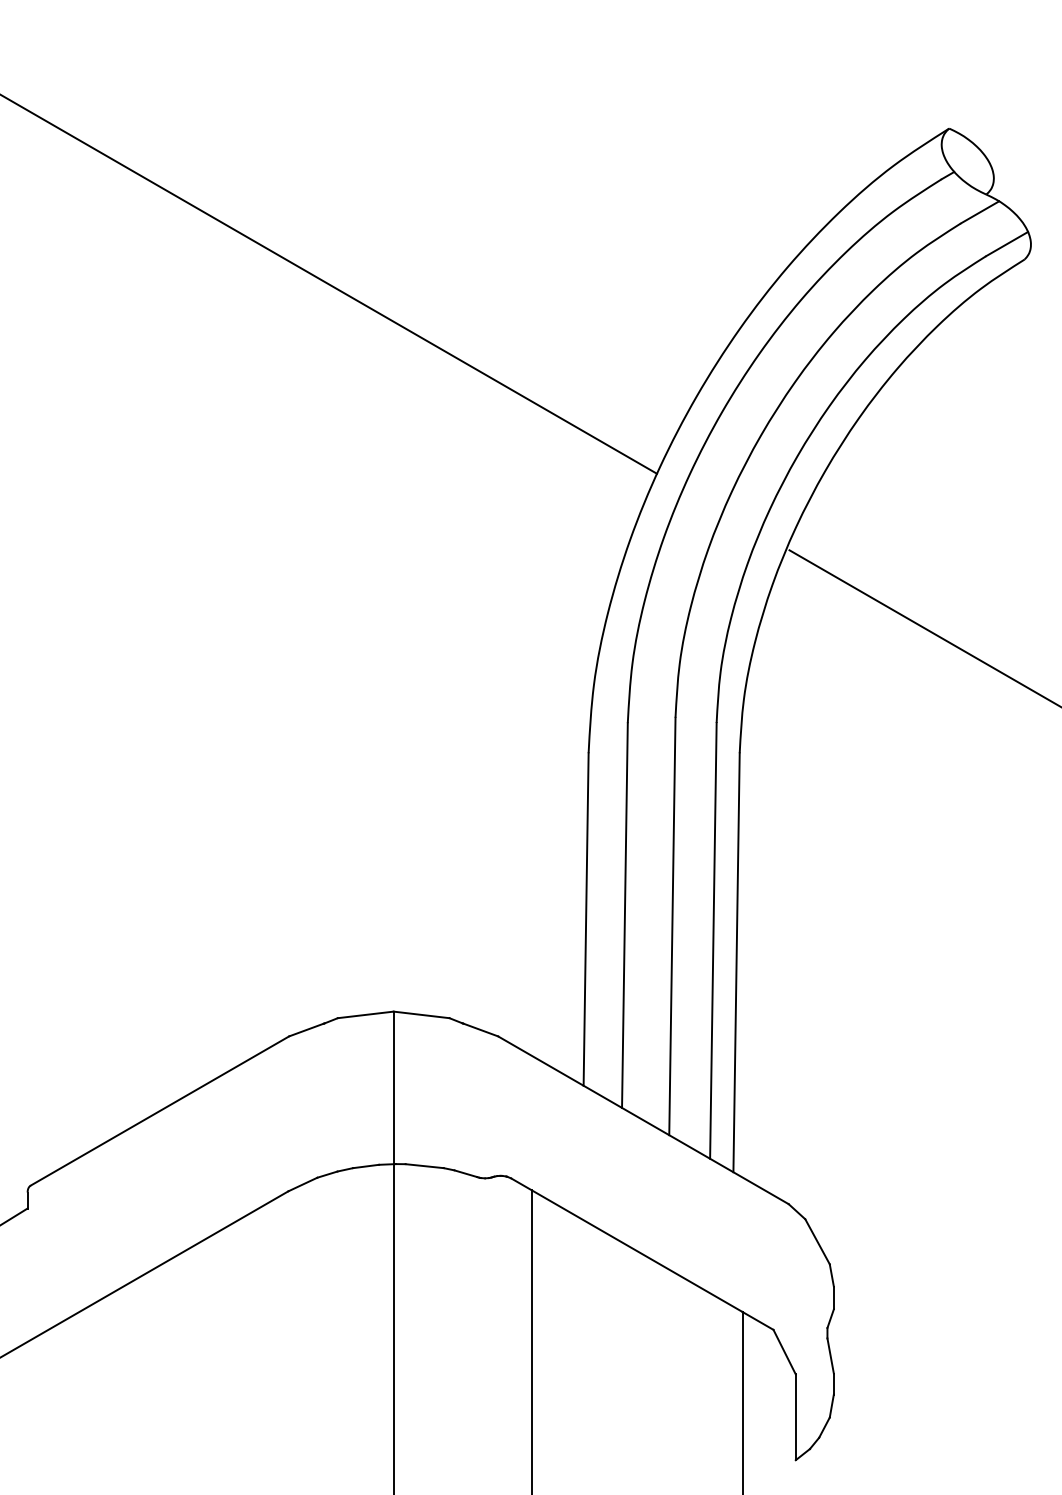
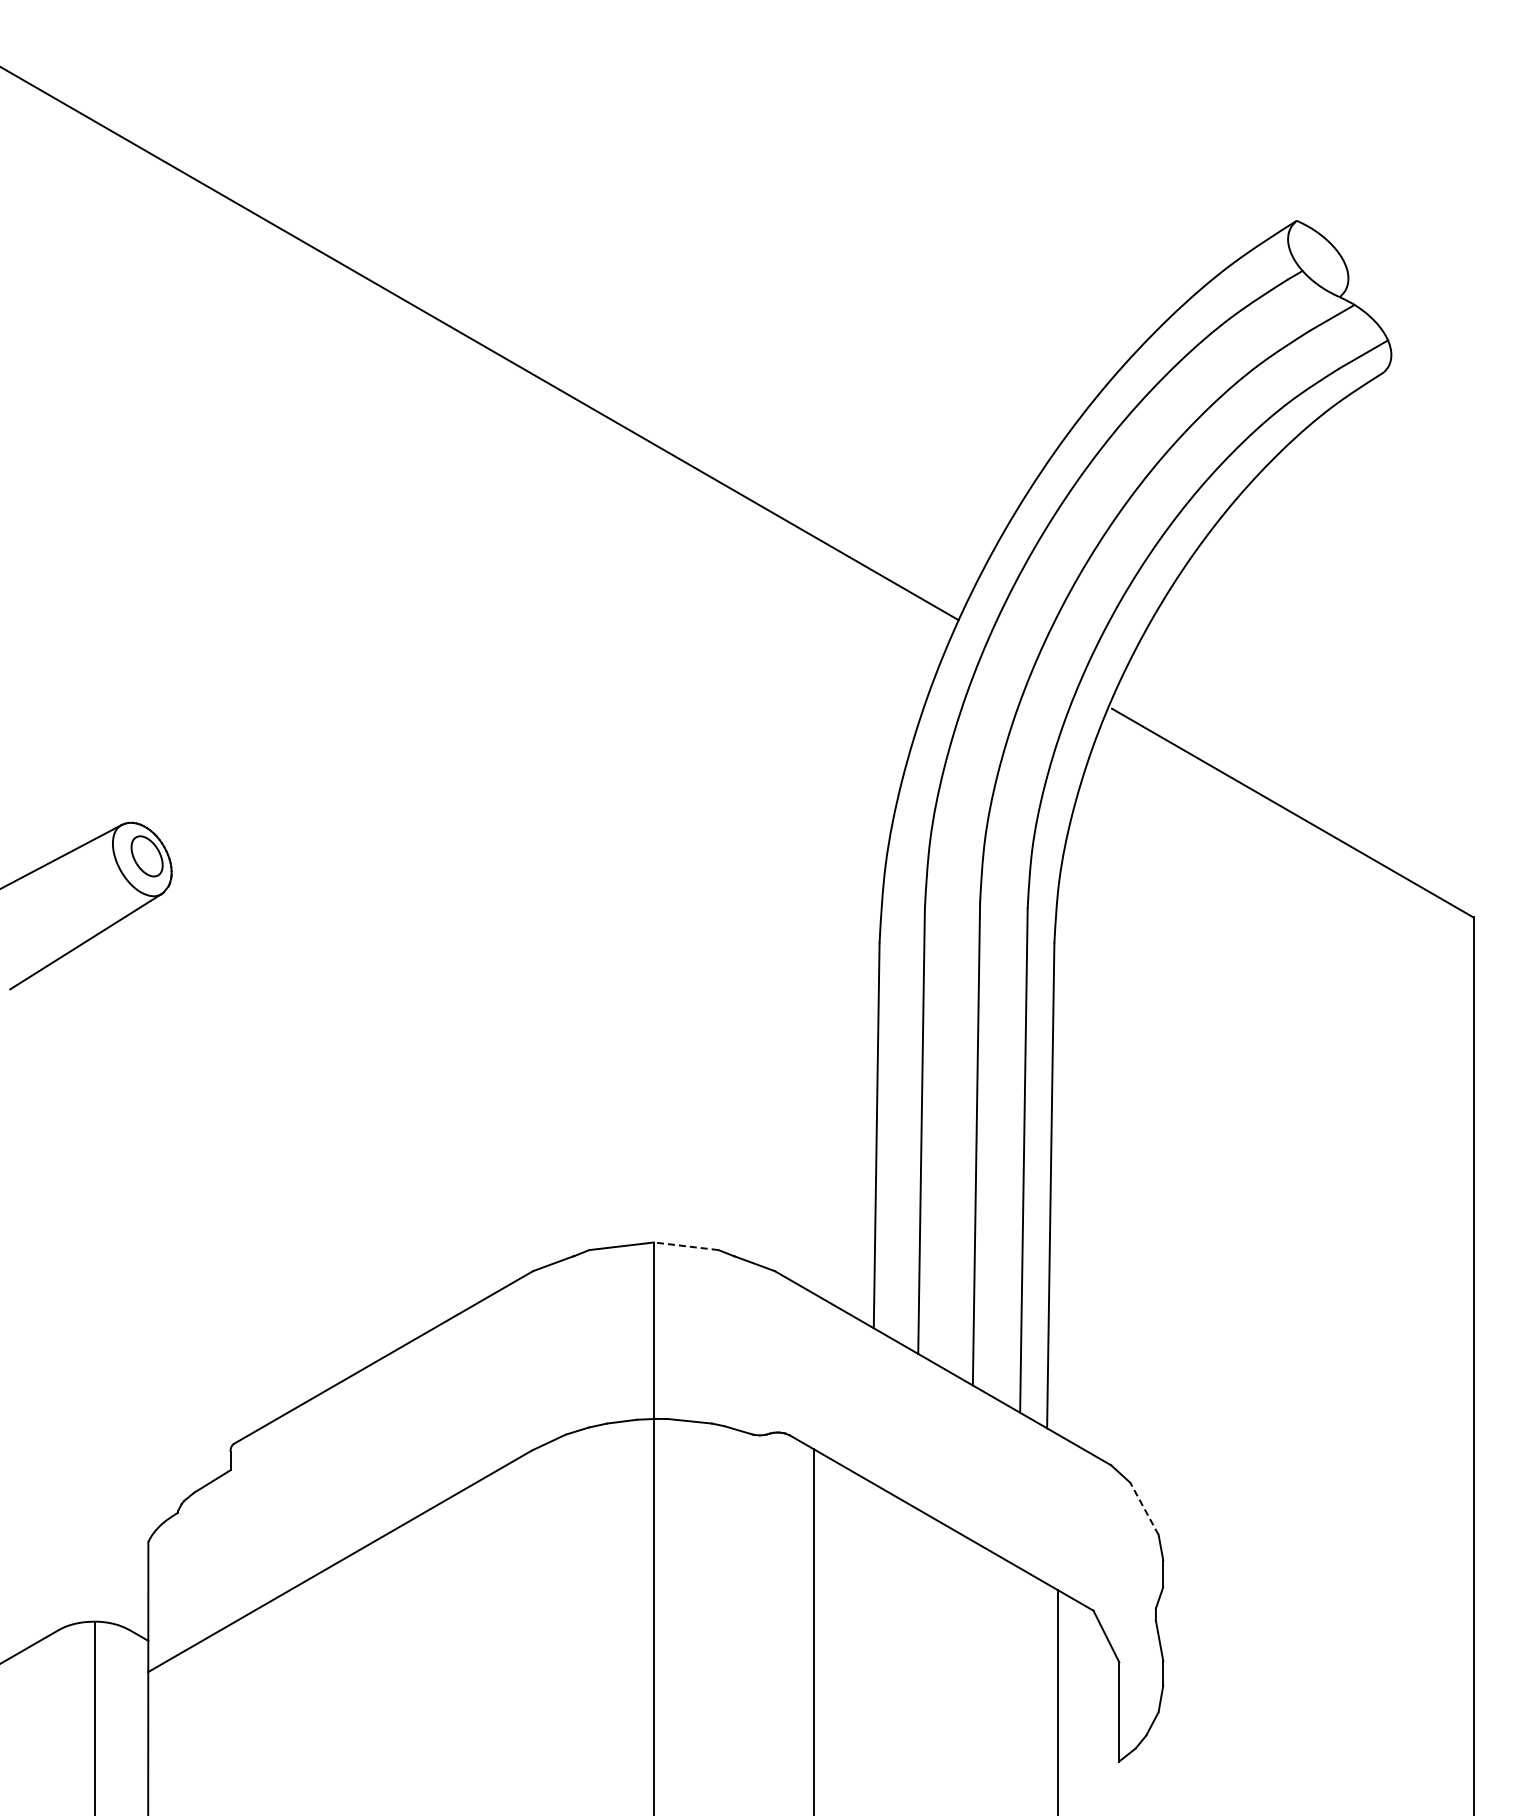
line: (421, 1015) -> (686, 1246), solid -> dashed
line: (817, 1241) -> (1144, 1508), solid -> dashed

